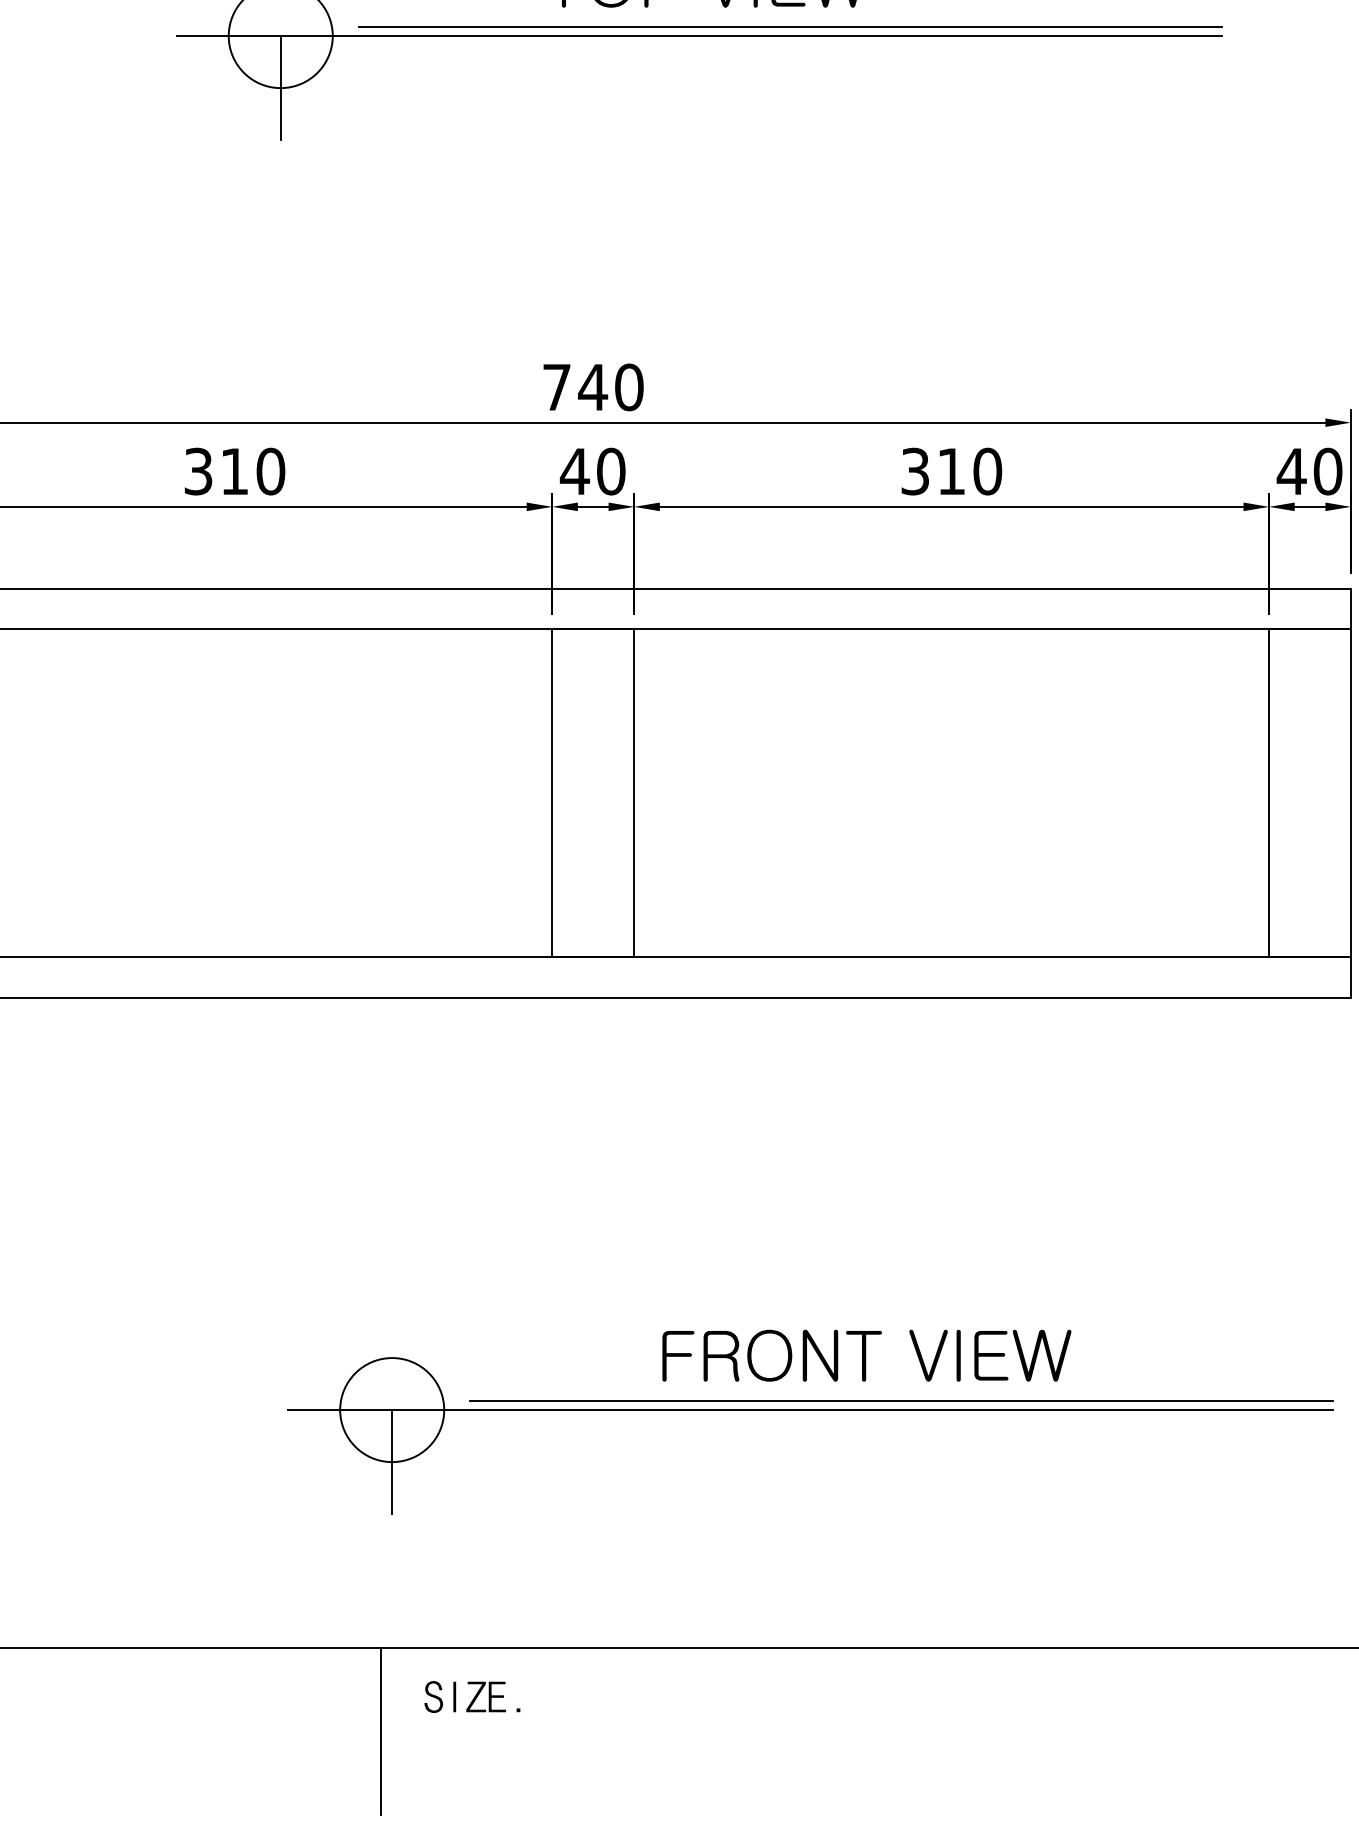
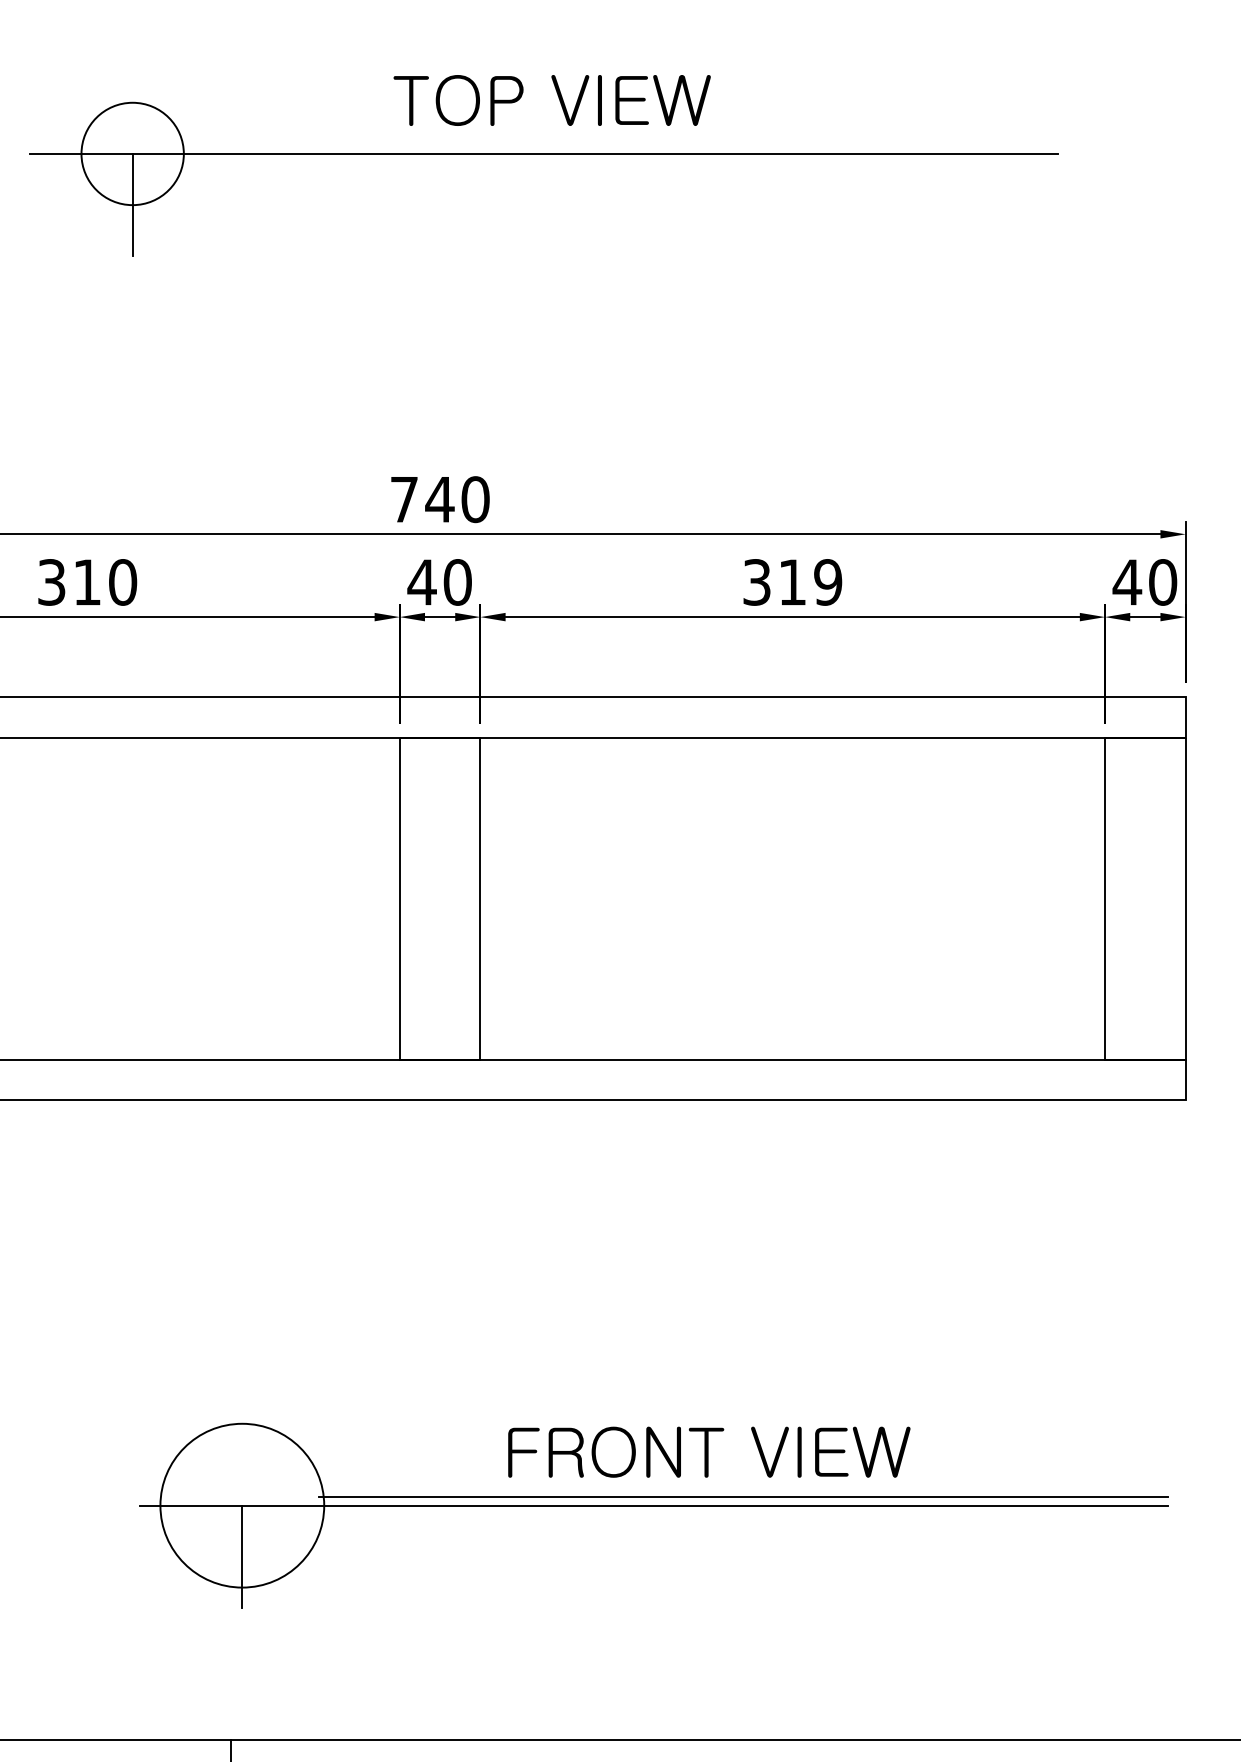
line: (789, 27) -> (633, 145), removed
text: (987, 471) -> (827, 582), 310 -> 319
circle: (392, 1410) -> (242, 1506), size x1.6

